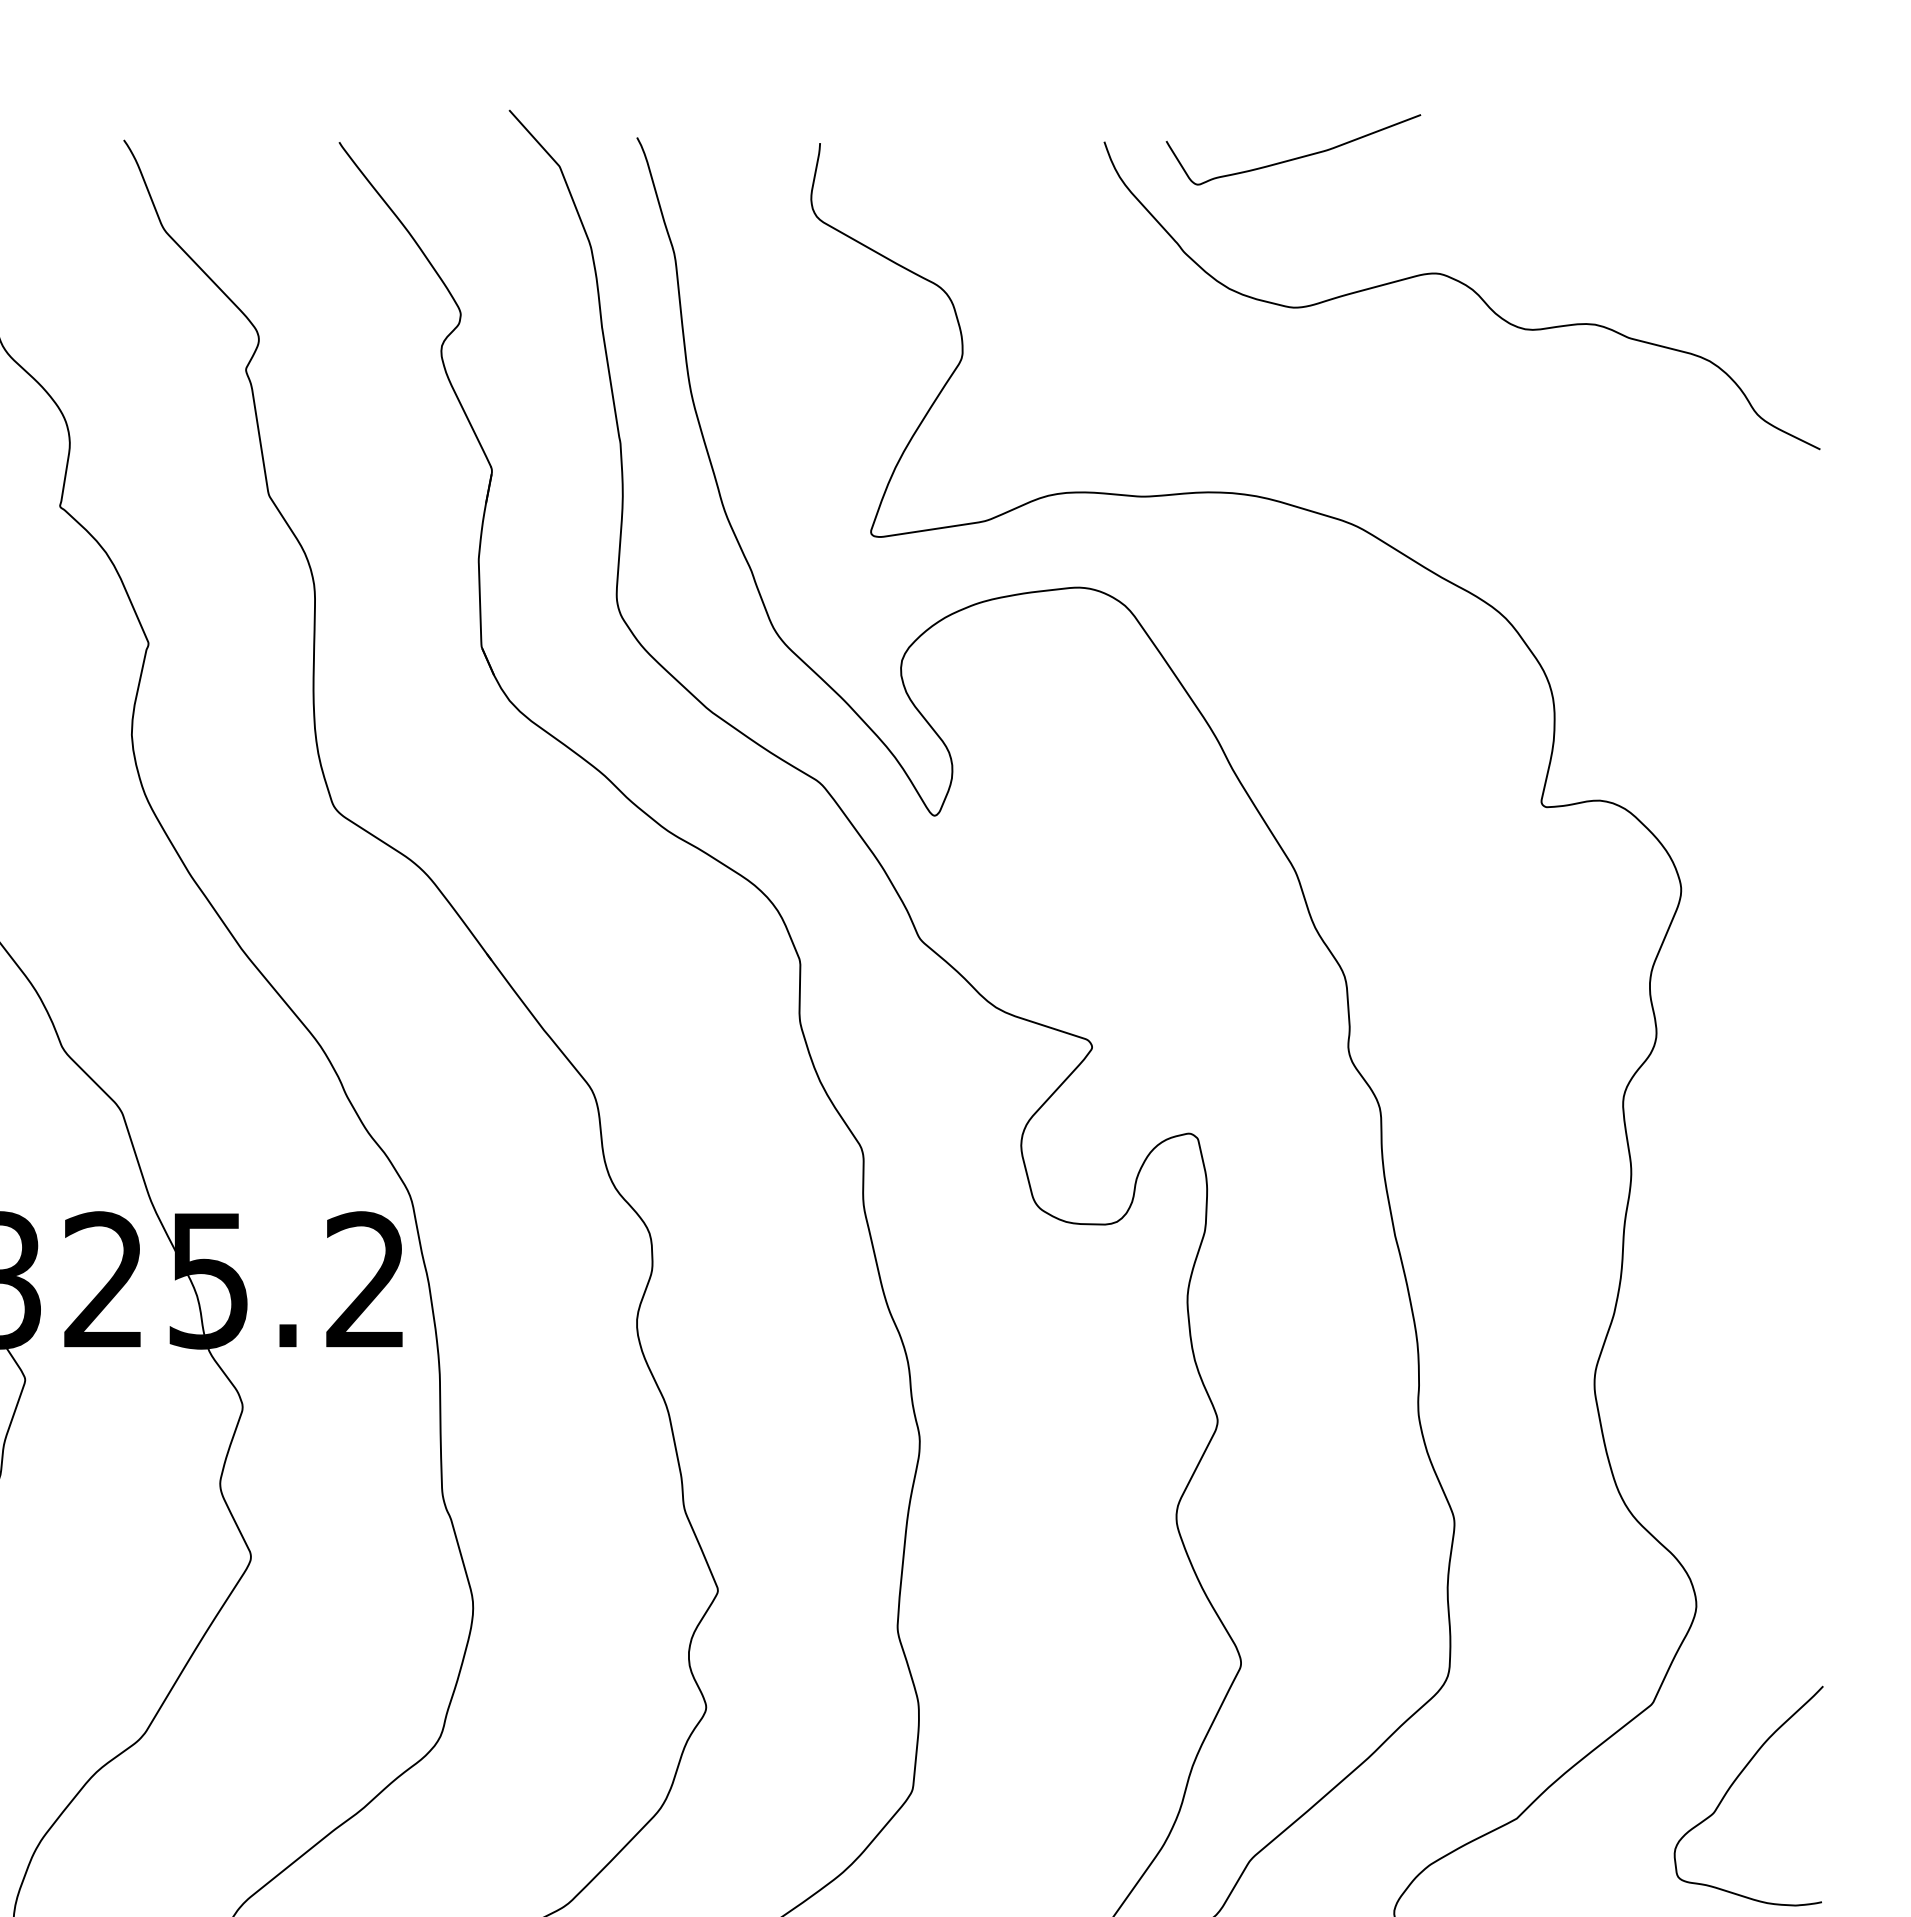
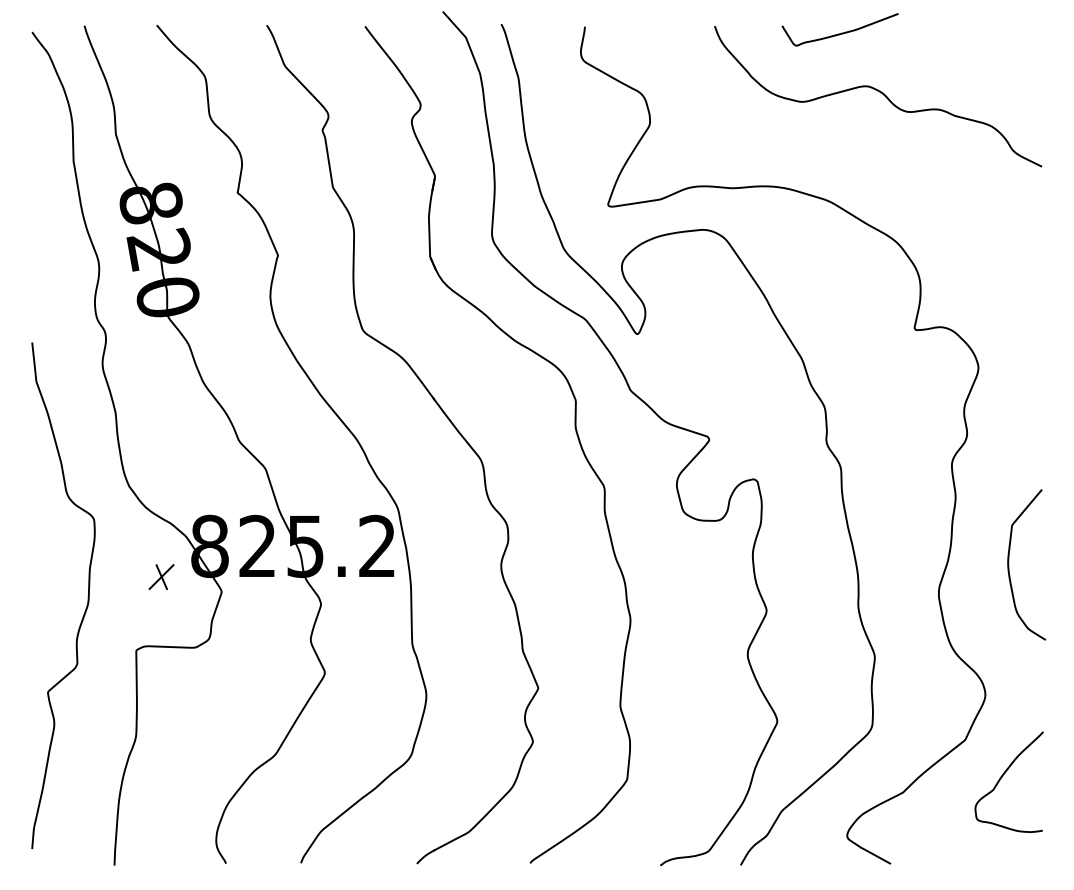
curve: (1296, 155) -> (841, 32), moved
curve: (1749, 1319) -> (1009, 564), added

